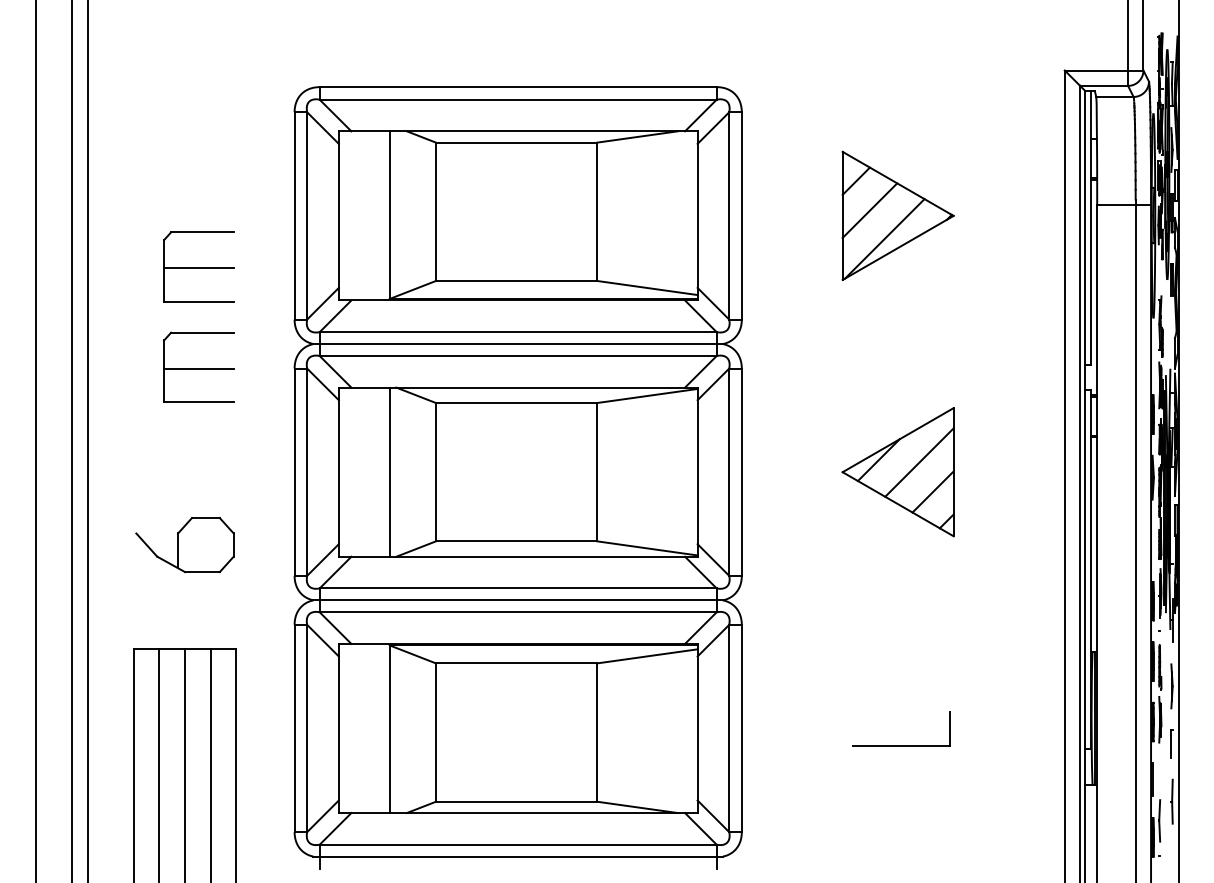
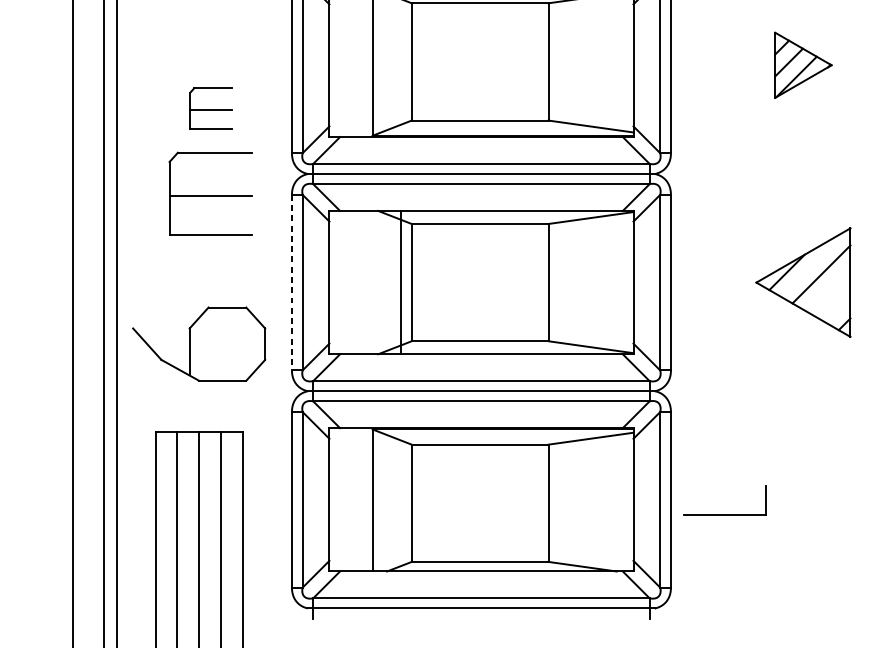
part: (897, 215) -> (802, 65), size x0.6
part: (198, 266) -> (210, 108), size x0.7
part: (198, 366) -> (210, 193), size x1.4
line: (389, 471) -> (400, 282), moved
line: (294, 472) -> (291, 282), solid -> dashed
line: (932, 491) -> (832, 298), removed
part: (184, 545) -> (198, 344), size x1.6
part: (901, 745) -> (724, 514), moved

